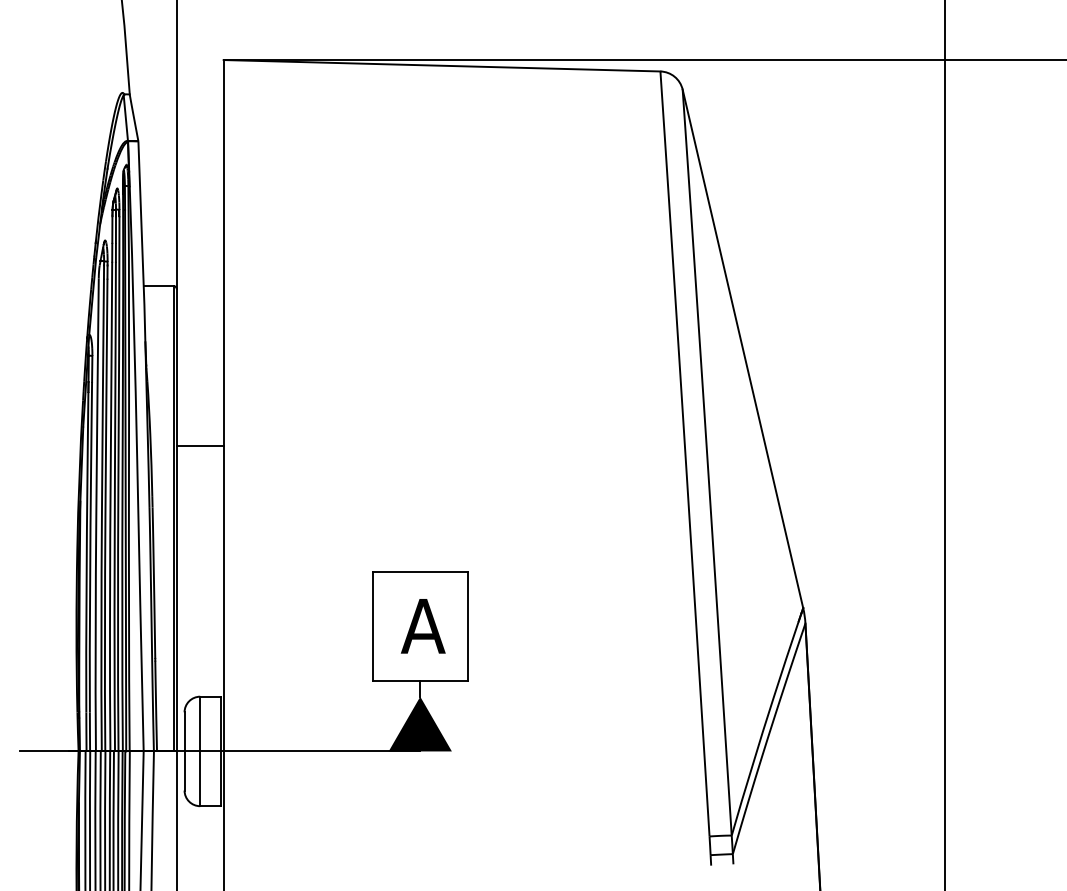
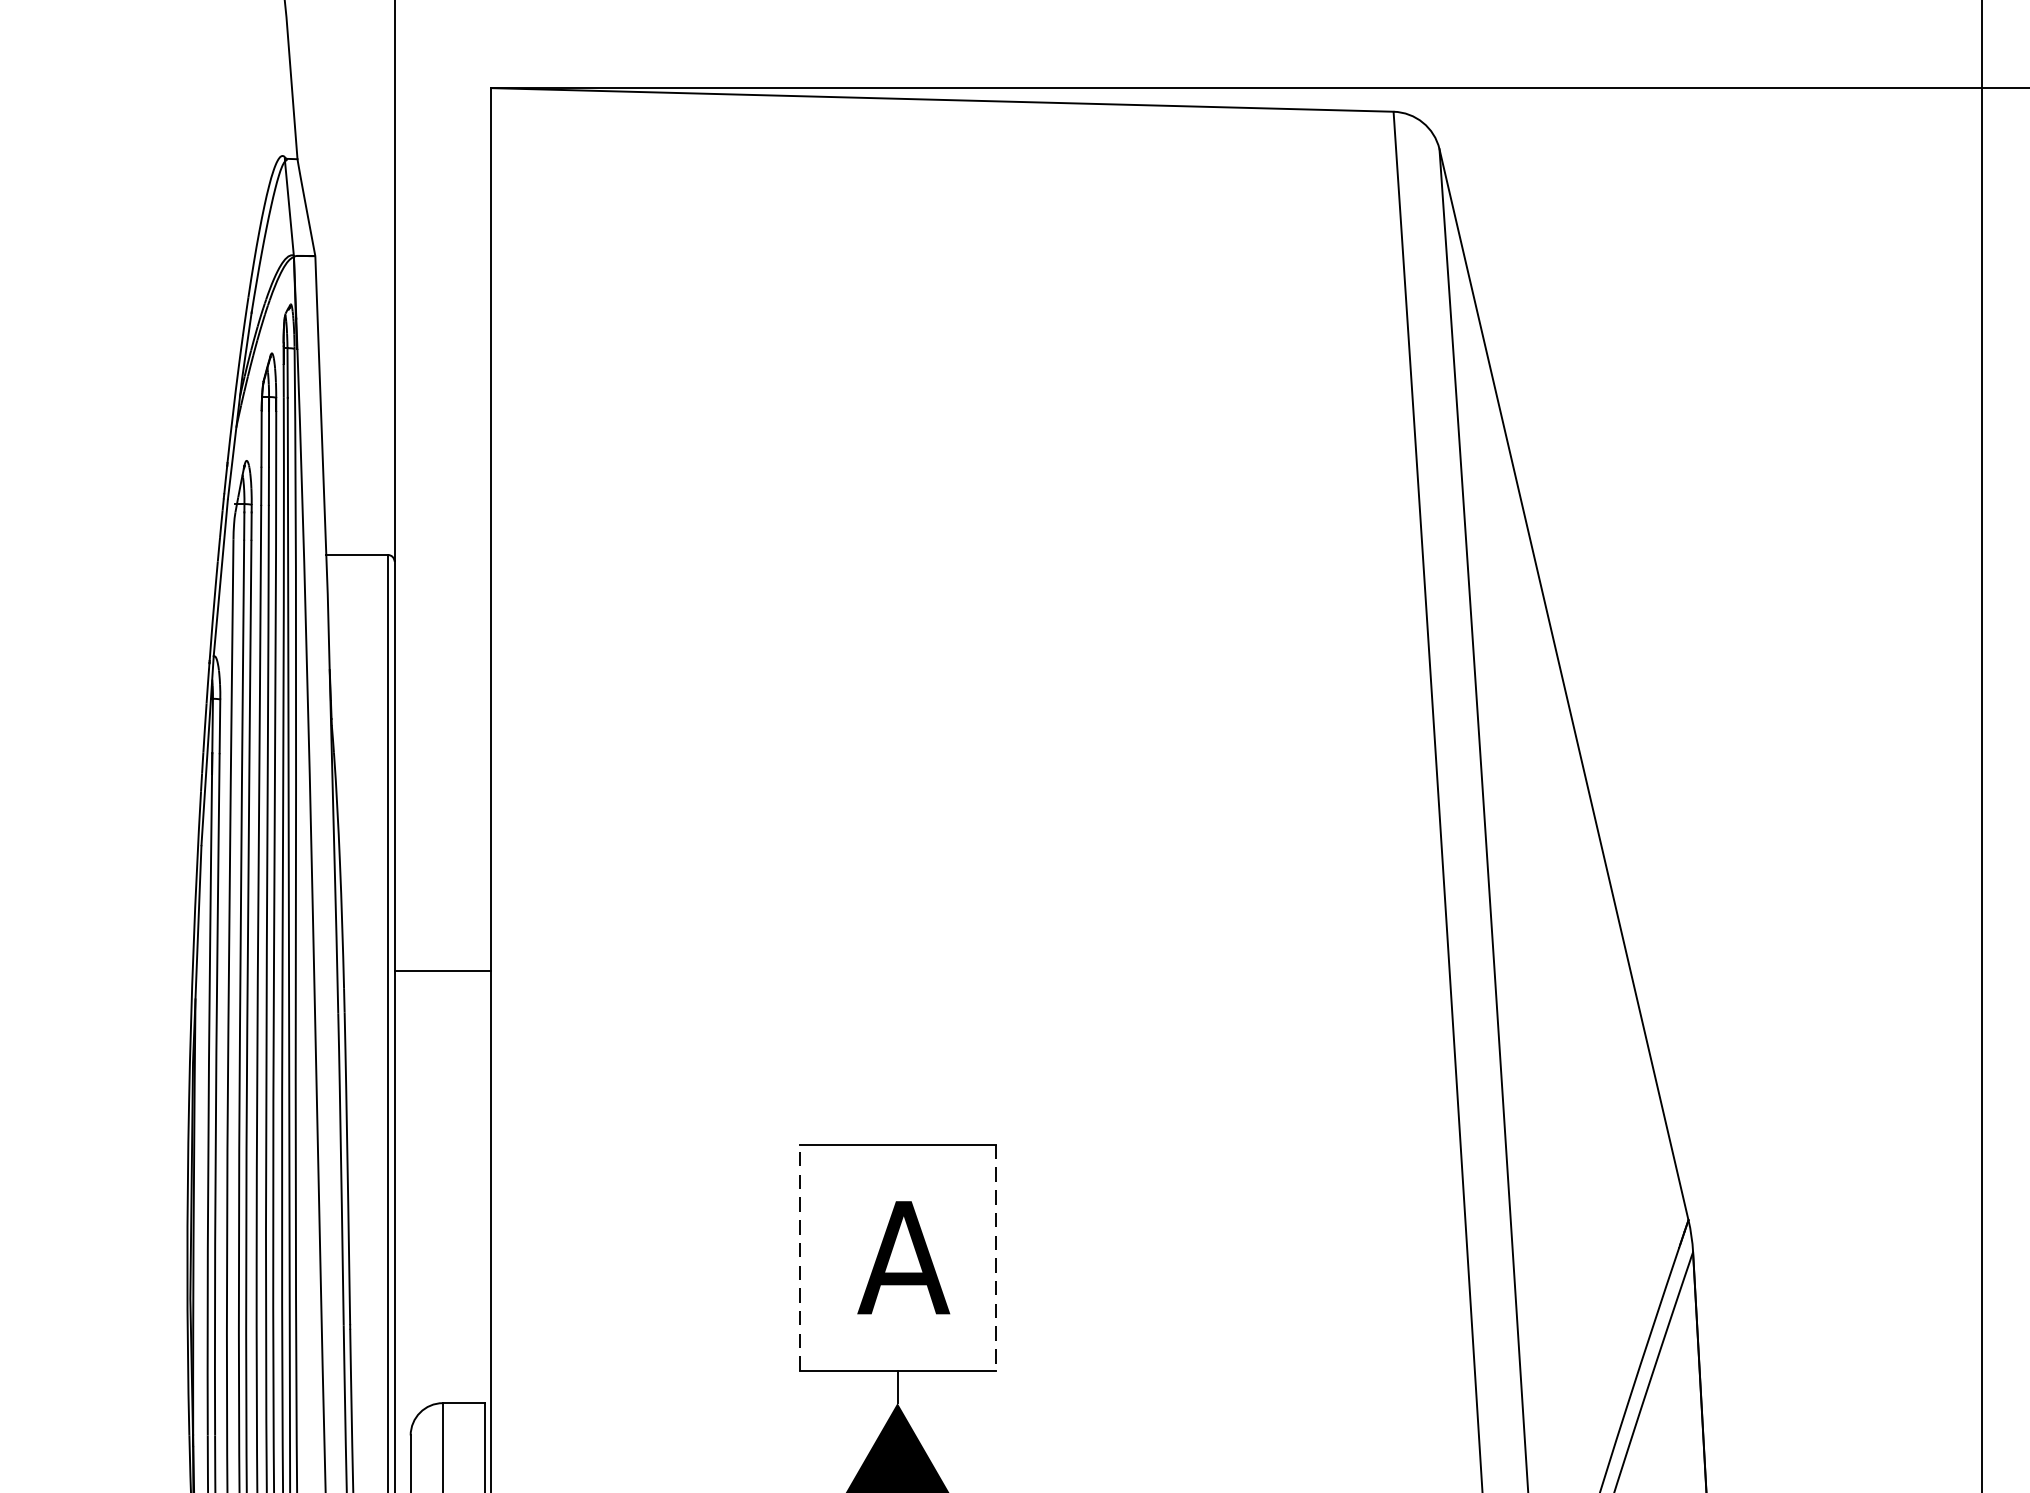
line: (199, 446) -> (441, 971), moved
line: (372, 626) -> (798, 1258), solid -> dashed
line: (467, 626) -> (995, 1258), solid -> dashed

